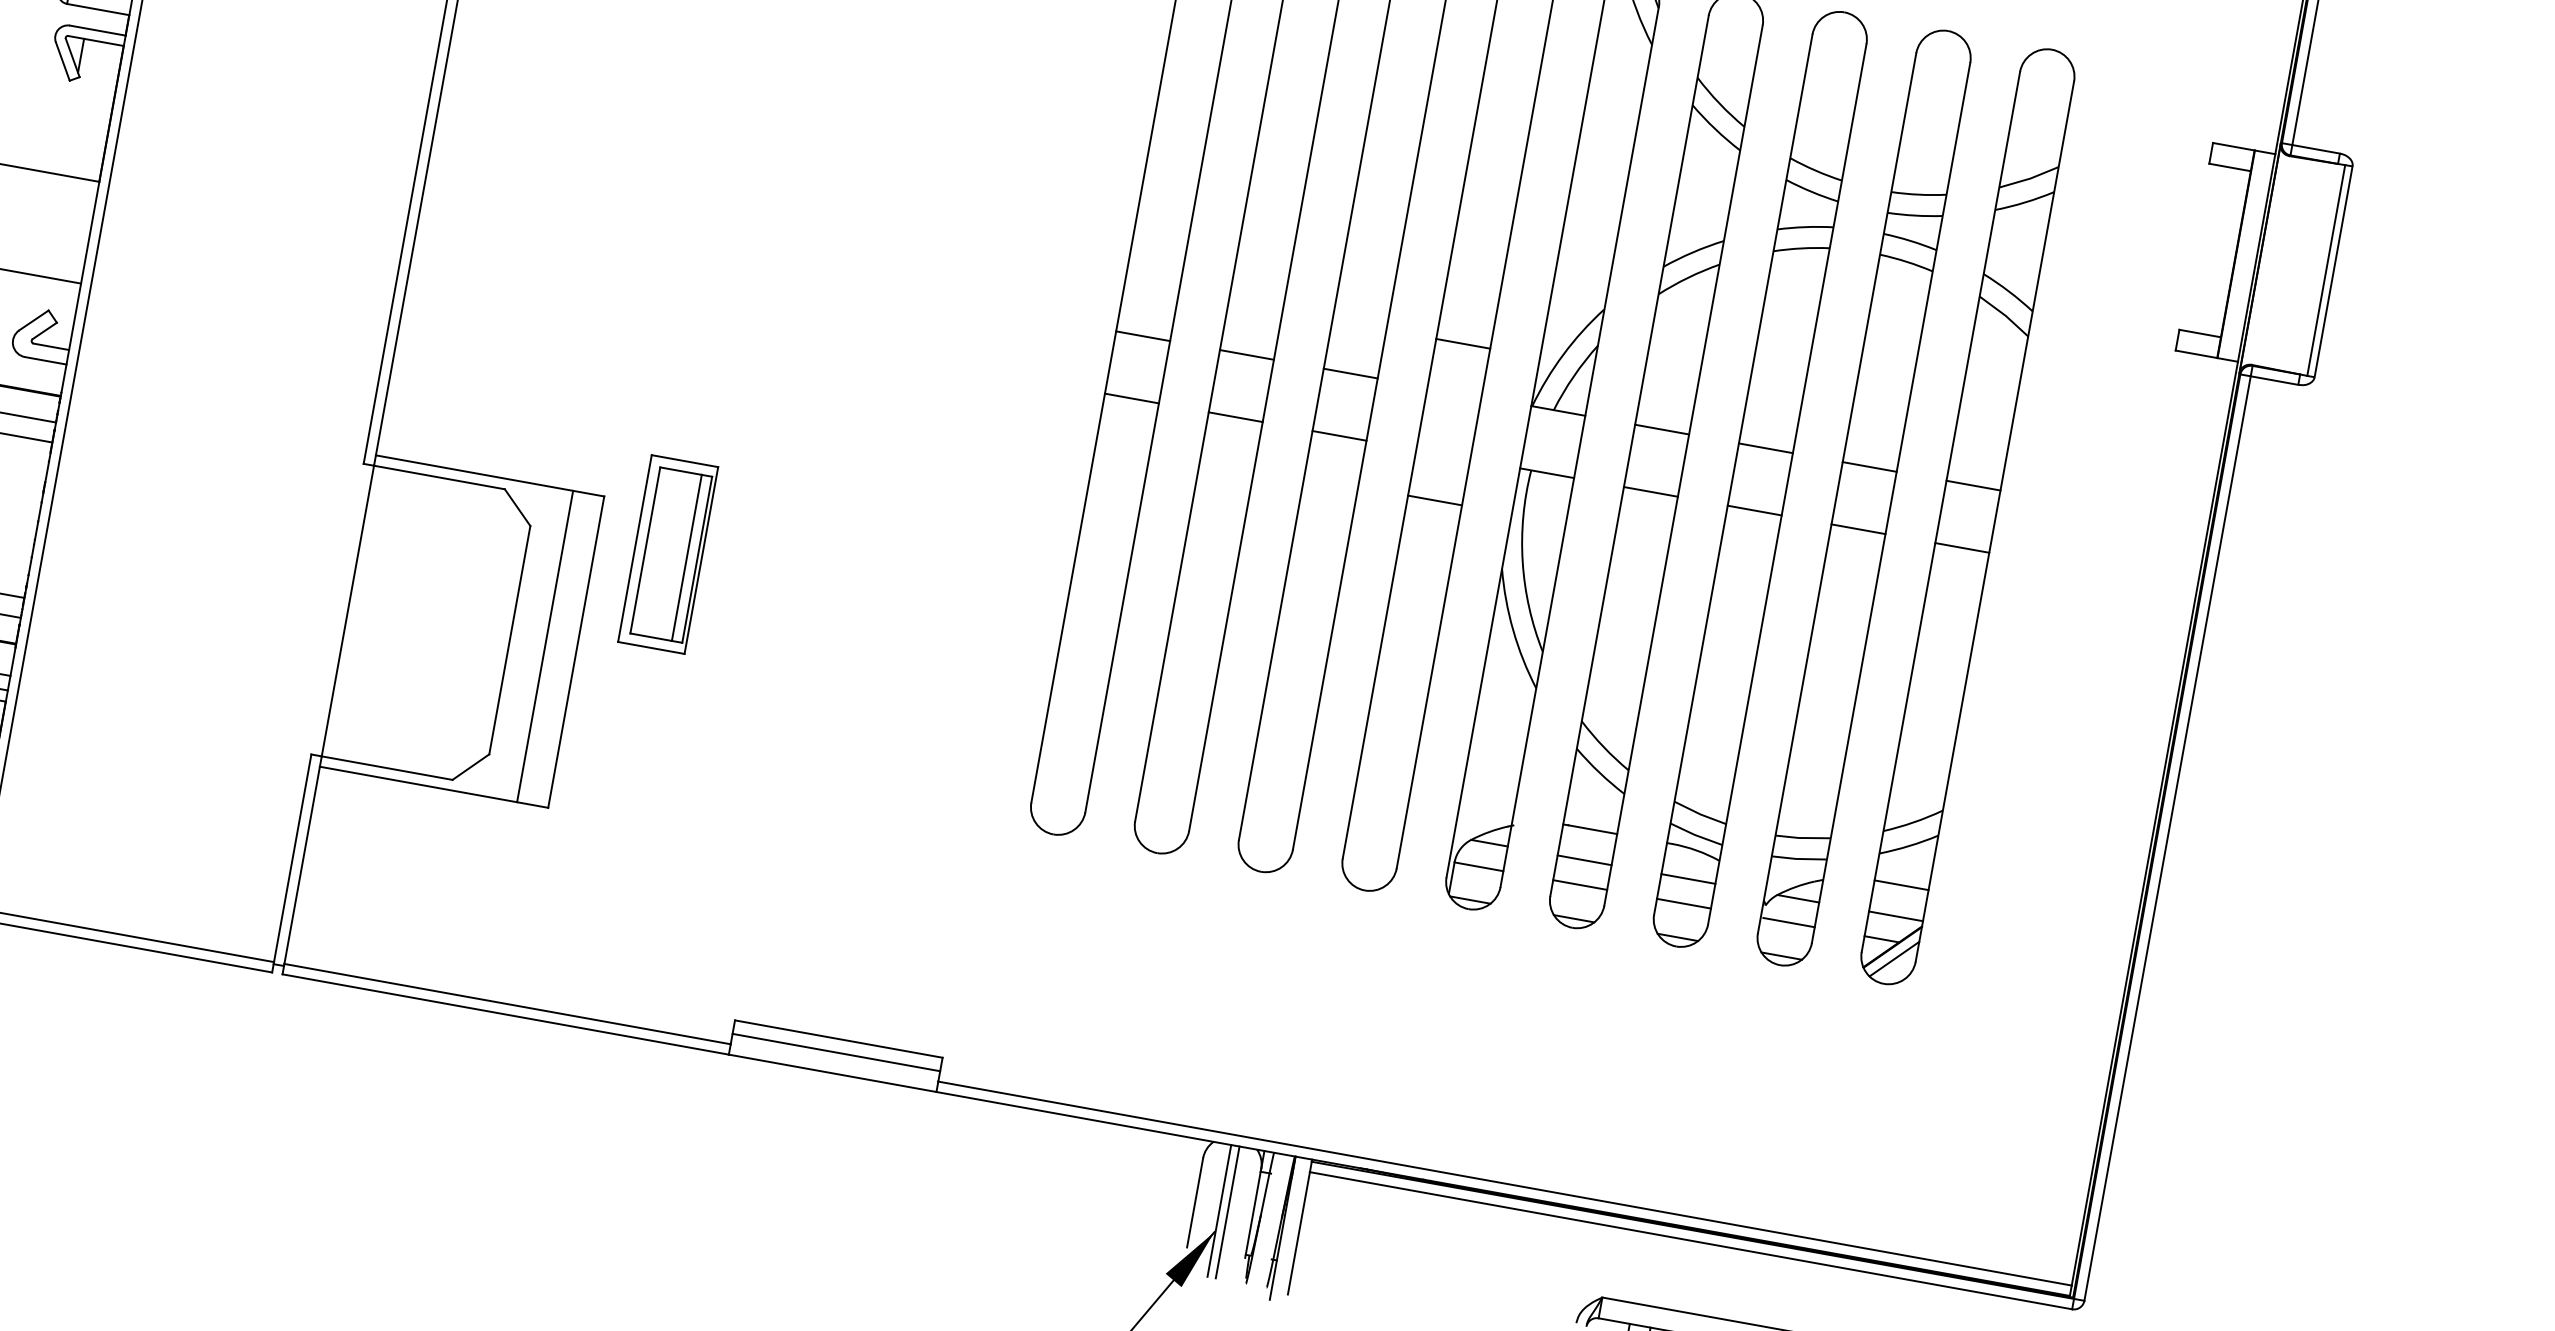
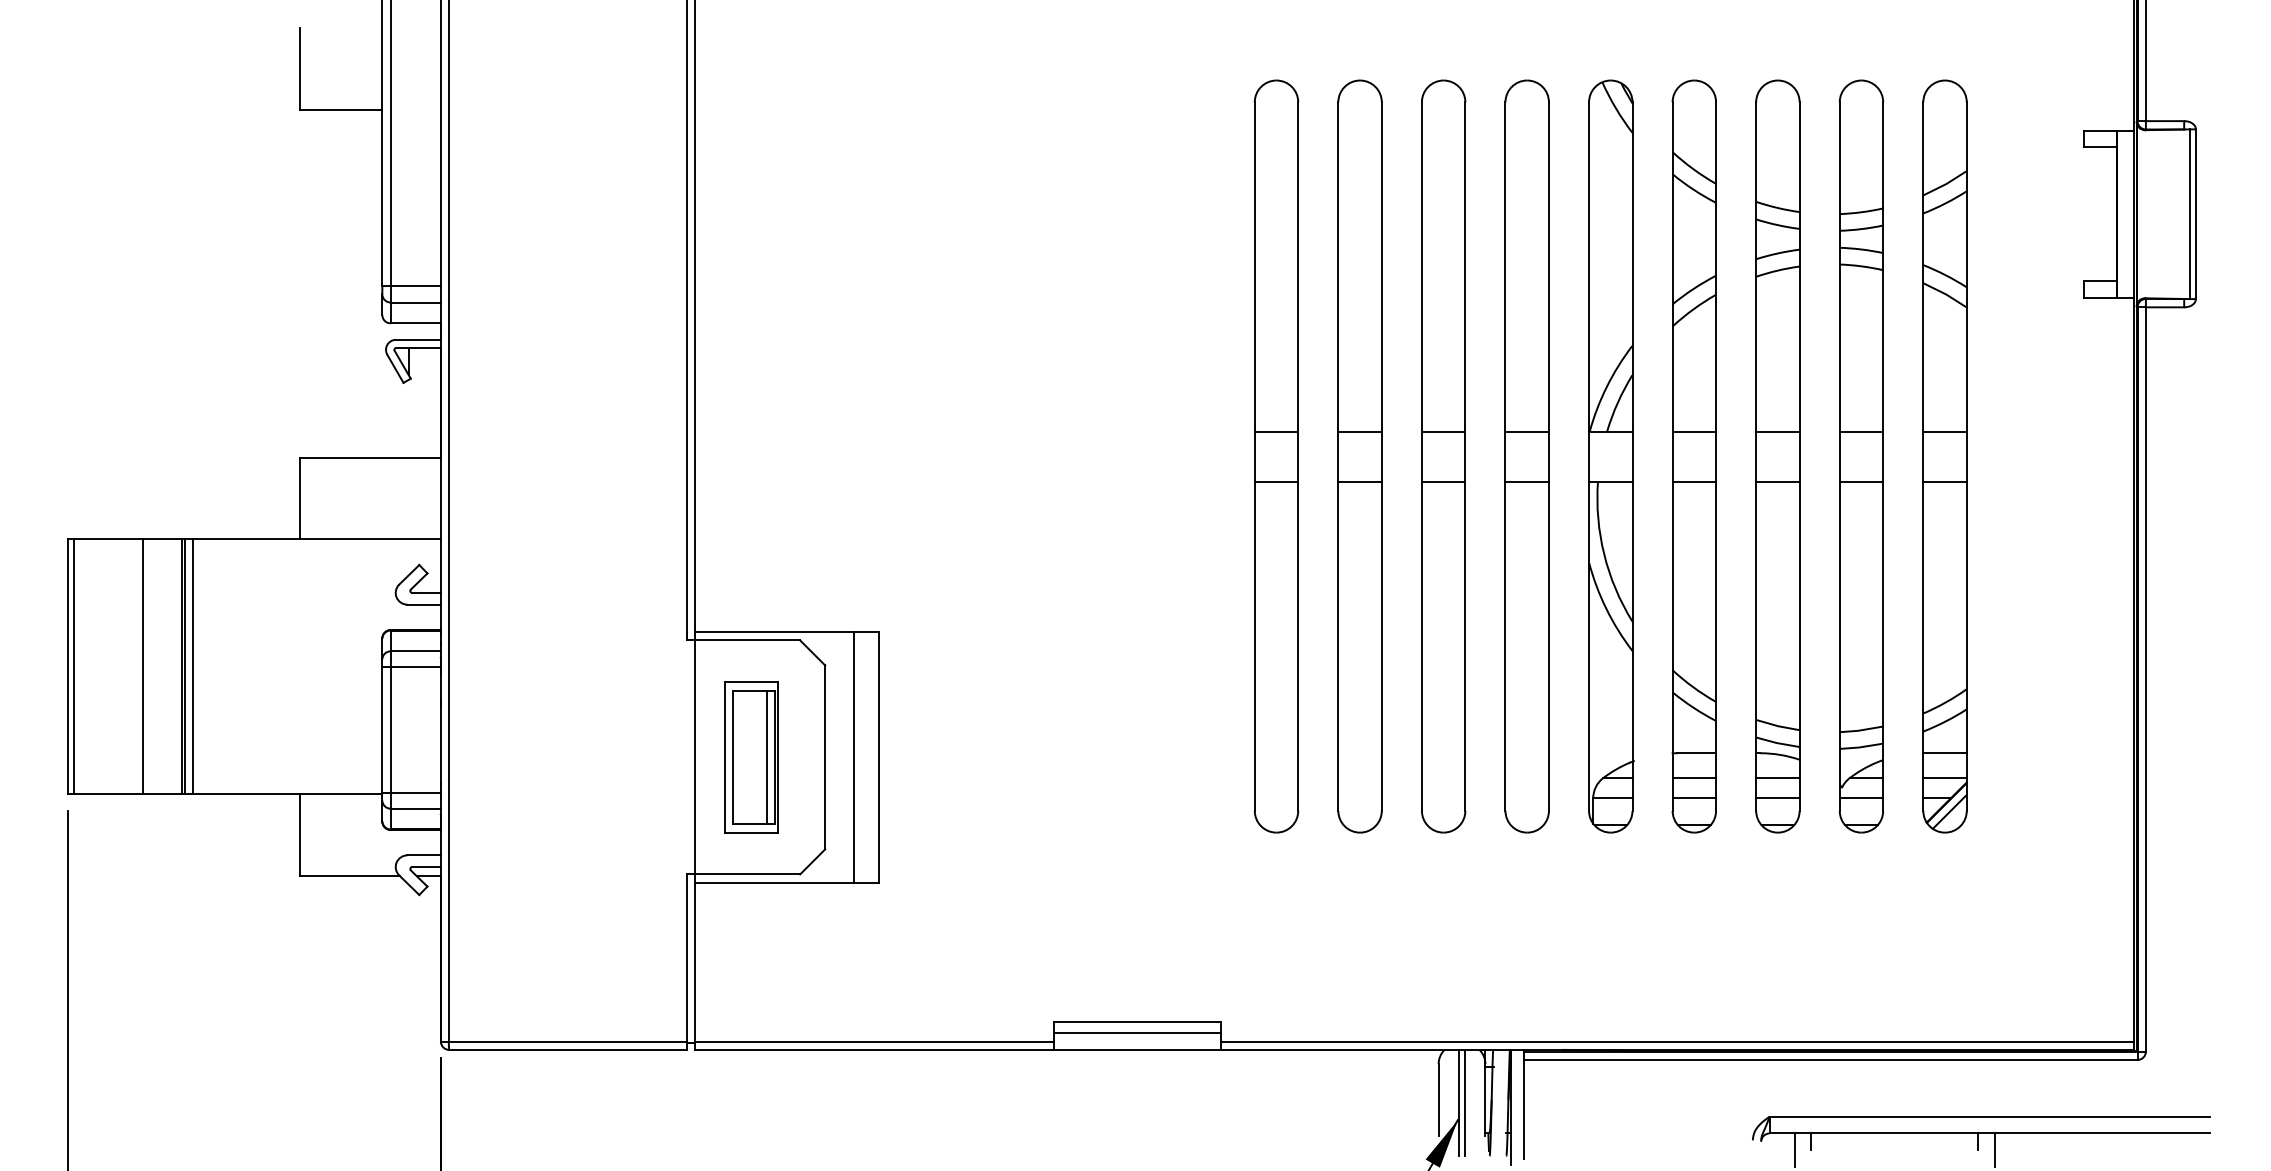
line: (1462, 343) -> (1526, 431), moved
line: (1434, 500) -> (1526, 481), moved
part: (667, 554) -> (751, 757), moved

